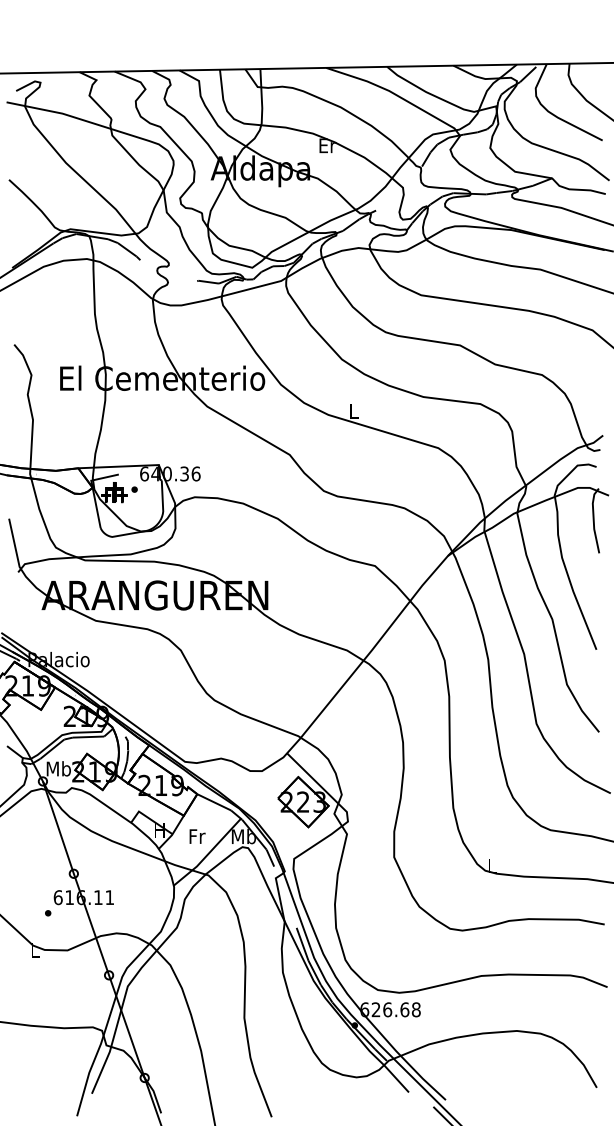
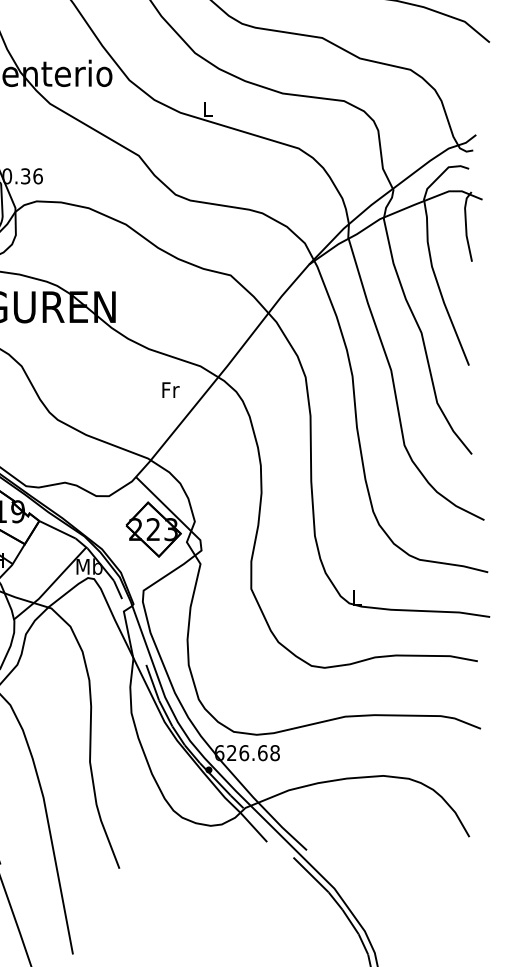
text: (197, 836) -> (170, 390), moved

